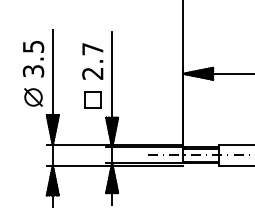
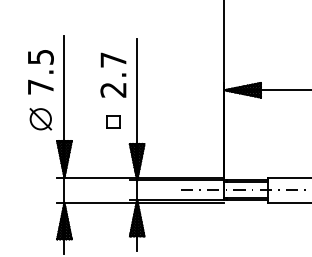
text: (33, 70) -> (40, 86), 3.5 -> 7.5
part: (92, 99) -> (113, 121), size x0.6

